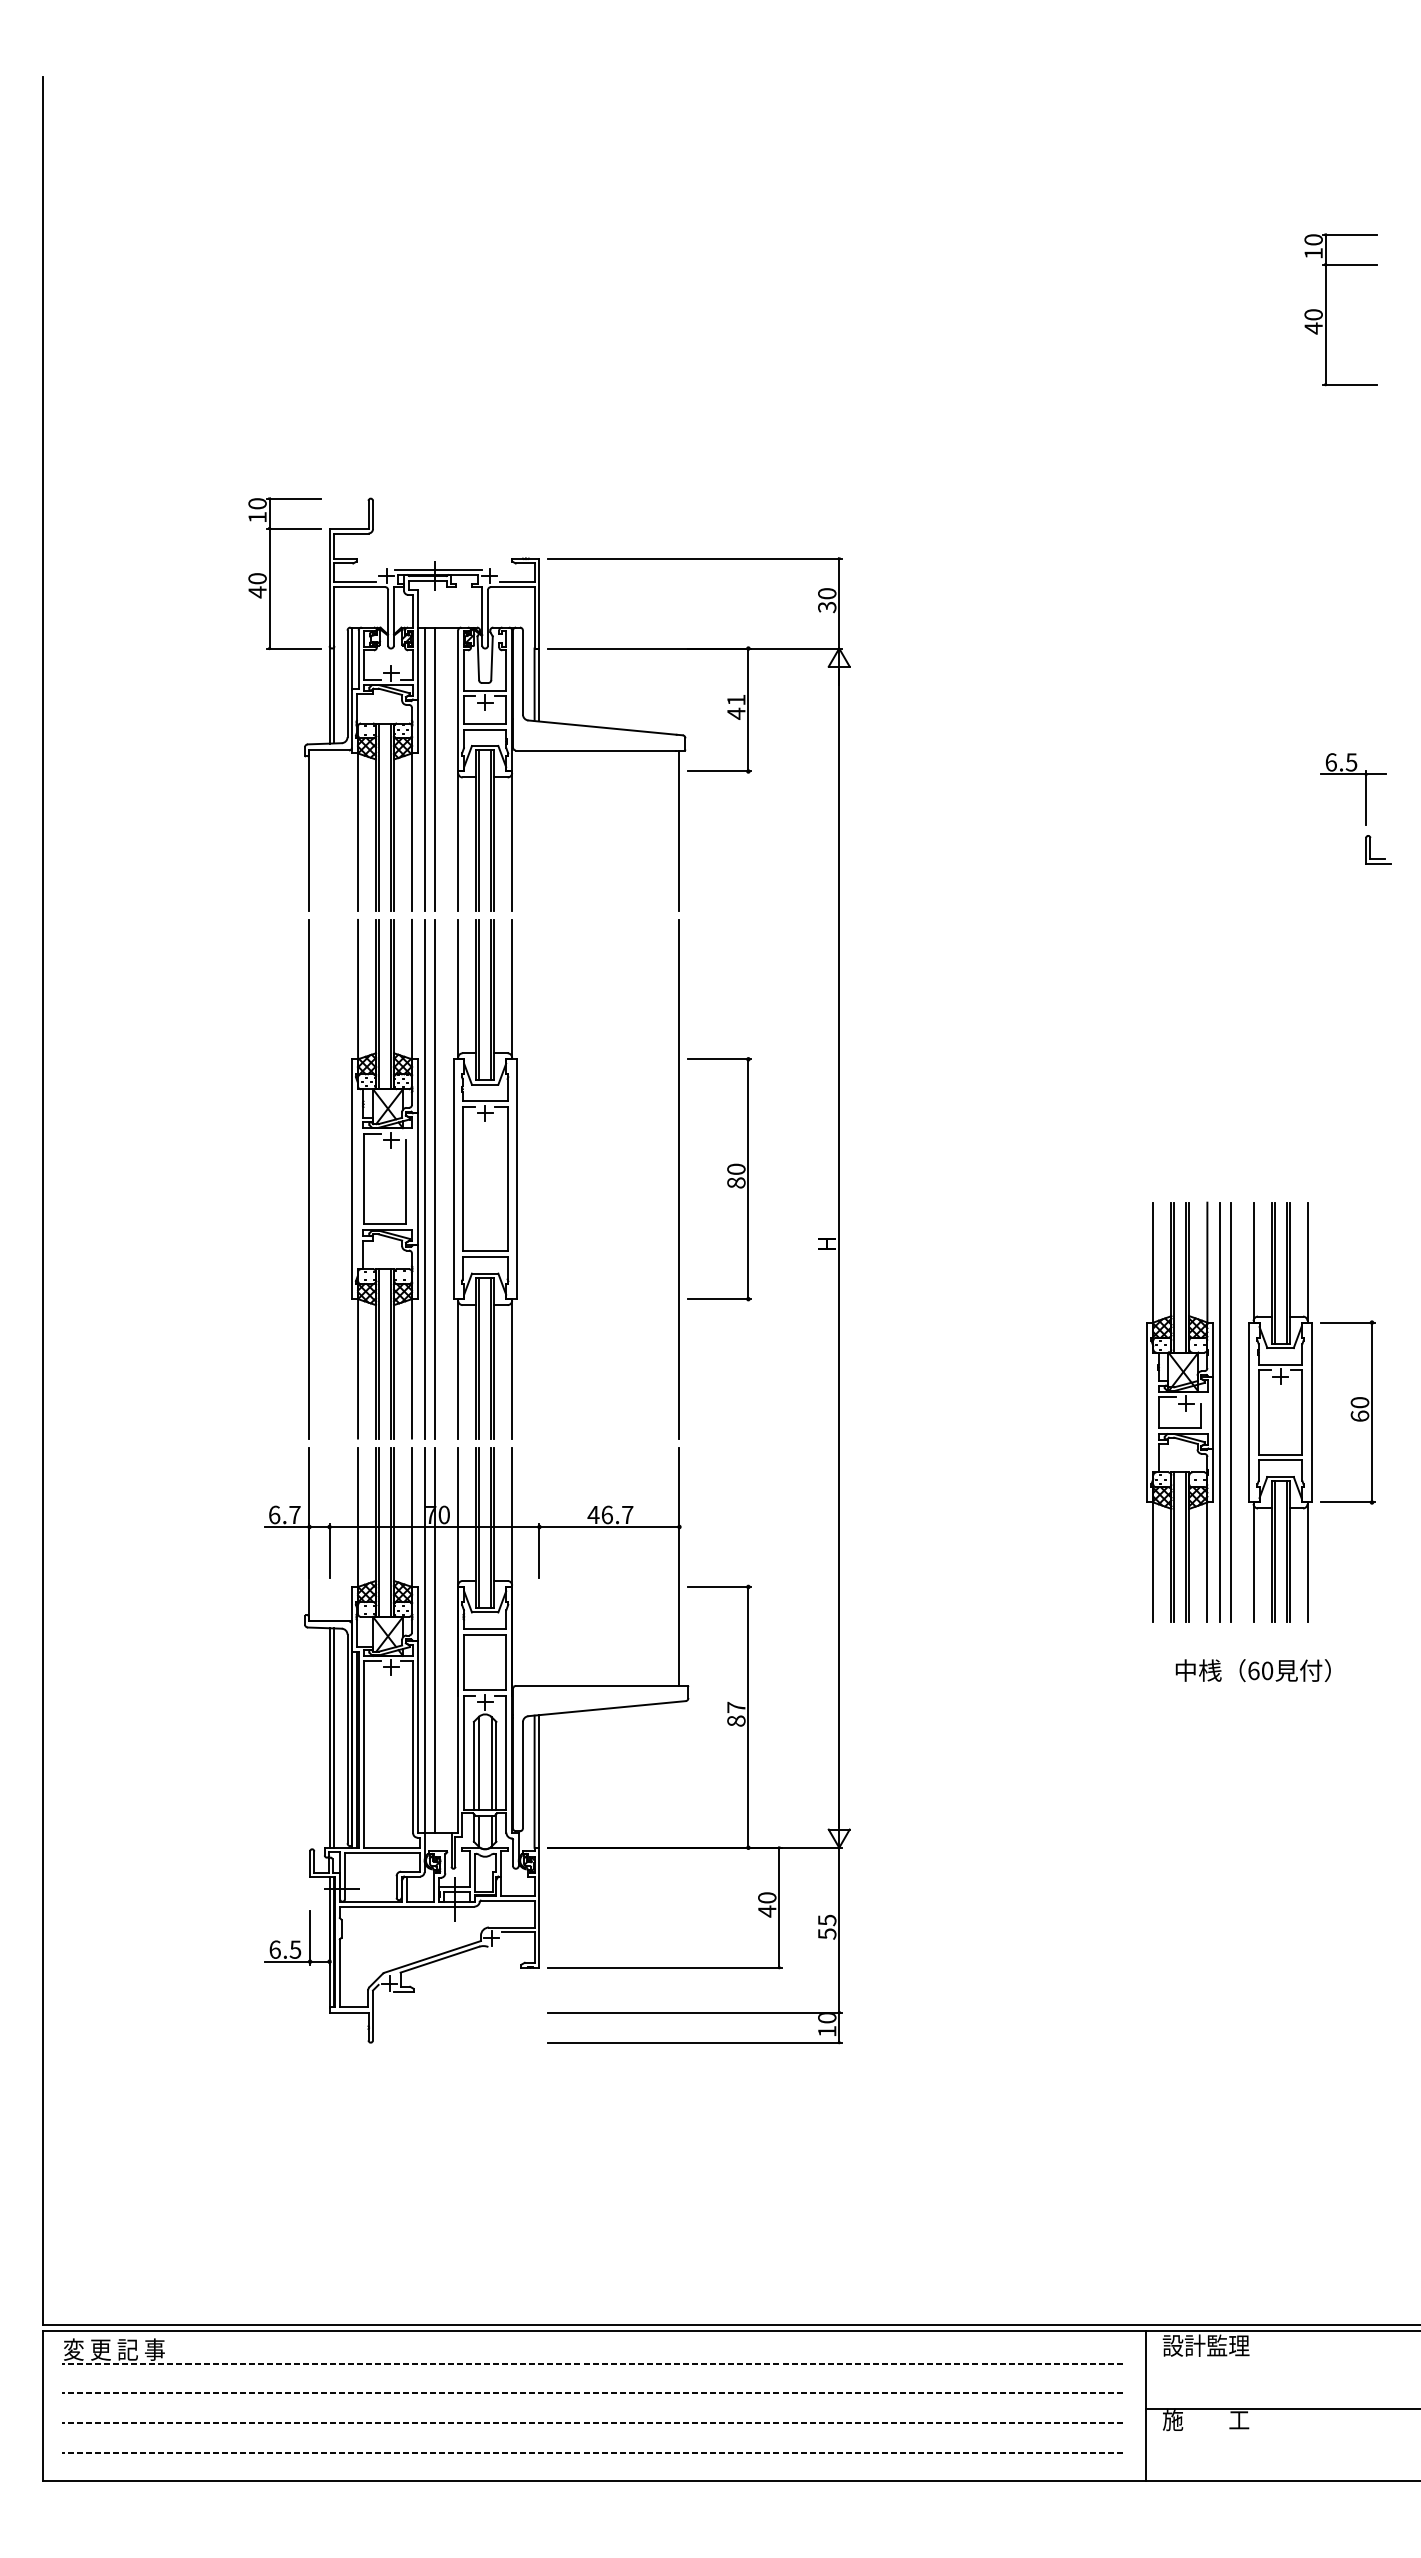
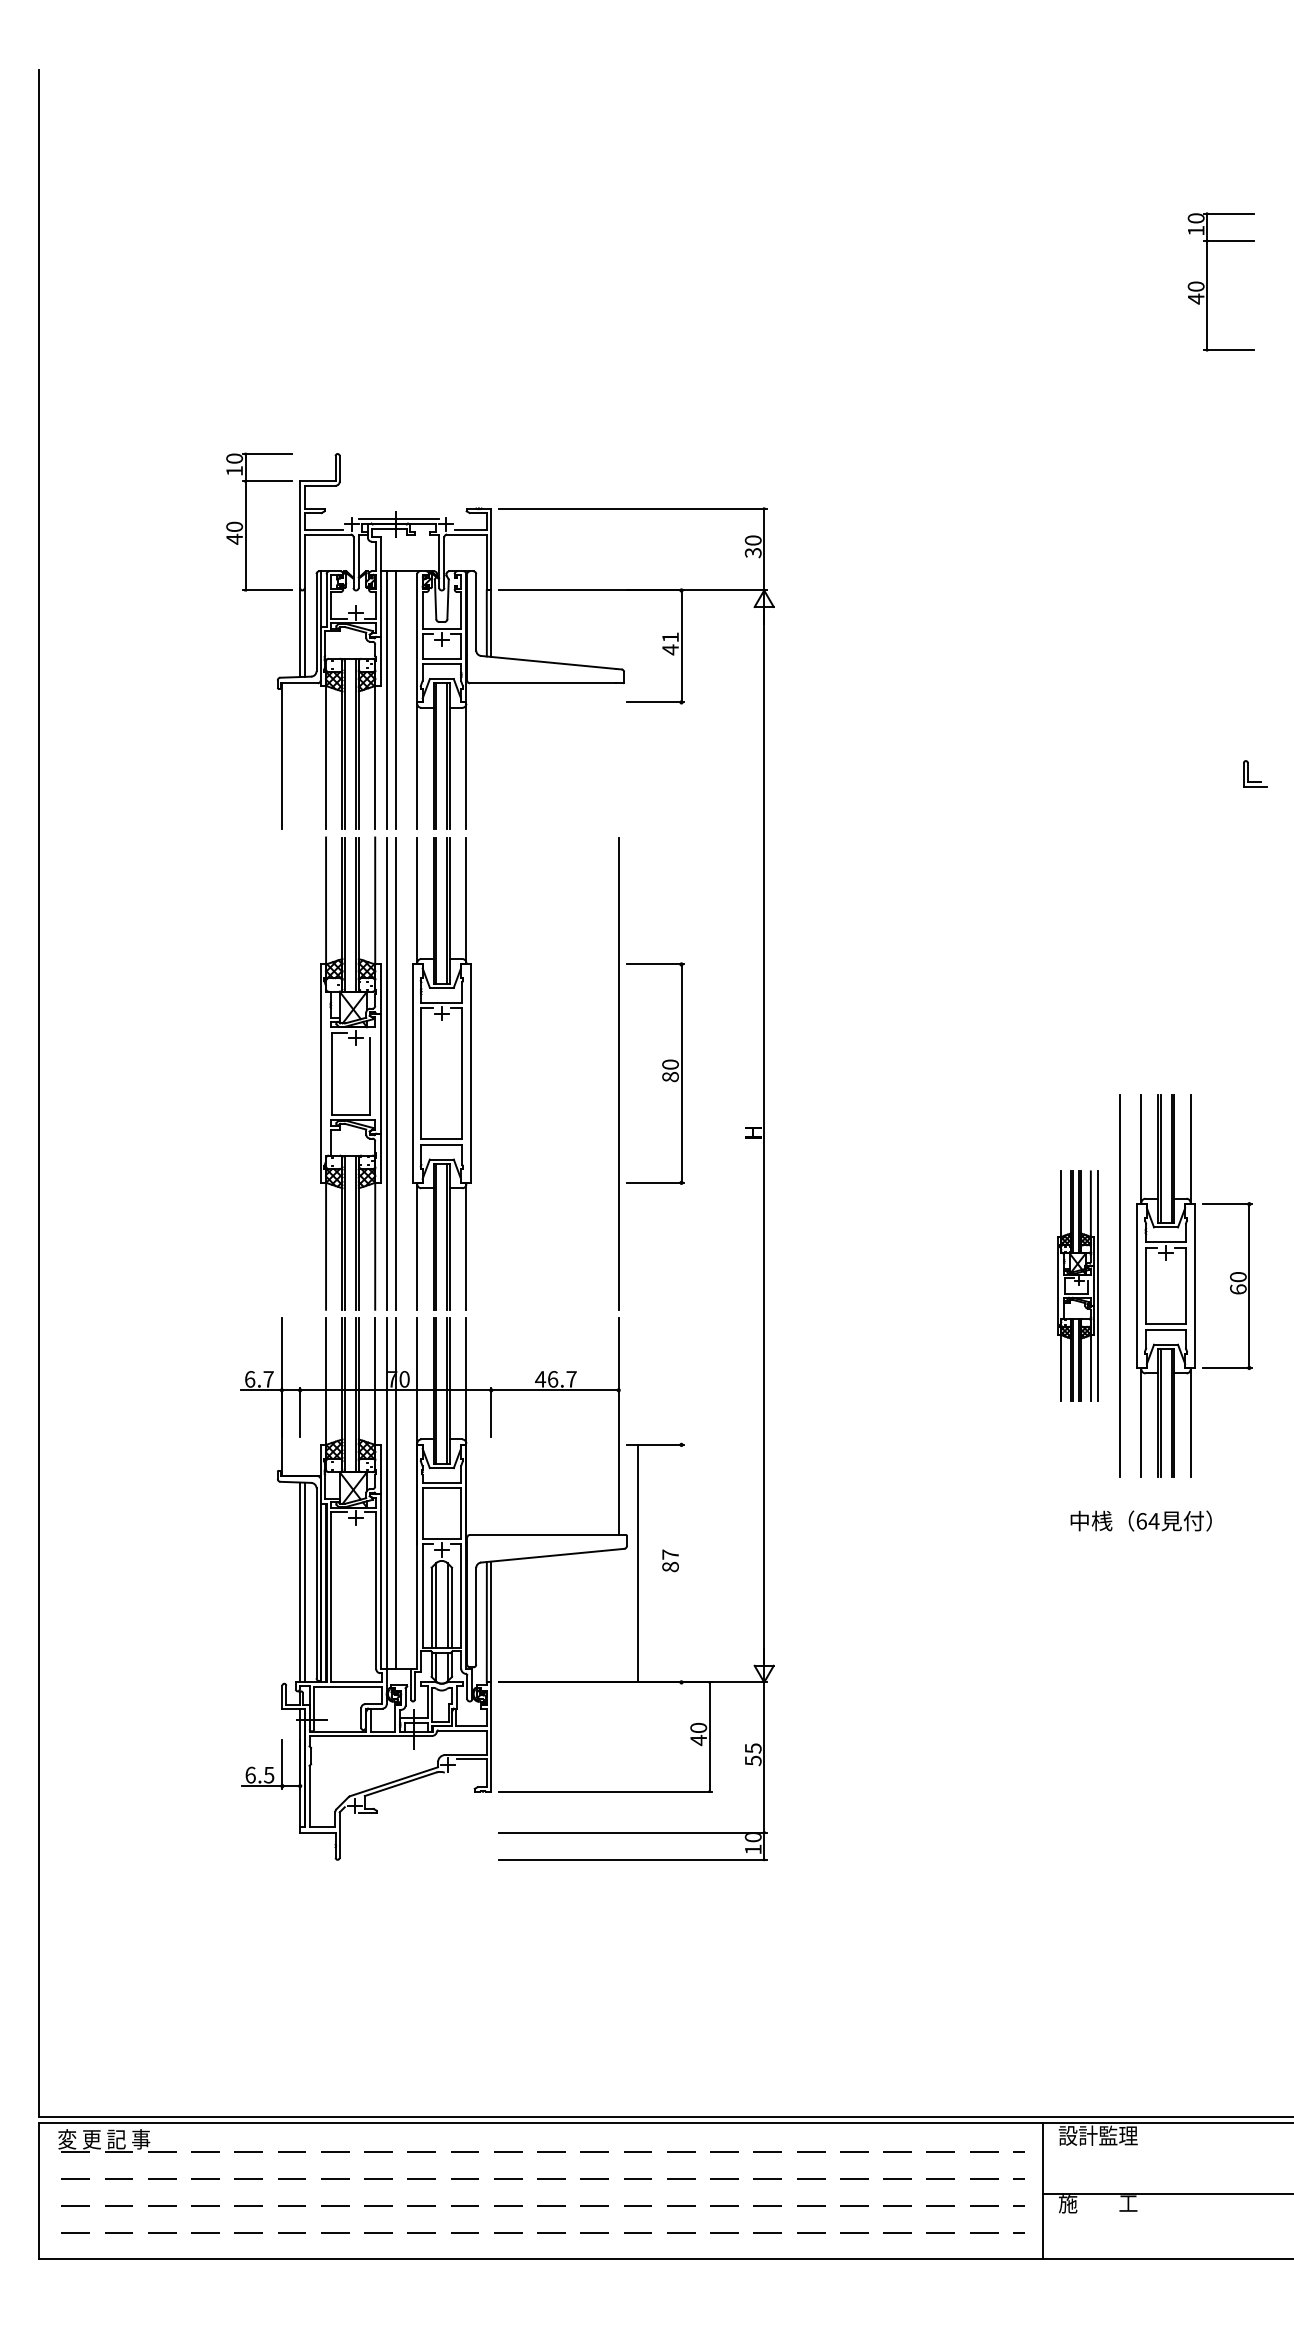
part: (1365, 789) -> (1243, 718), removed
line: (679, 830) -> (618, 756), removed
line: (309, 1179) -> (281, 1073), removed
part: (1183, 1411) -> (1077, 1285), size x0.6
text: (1266, 1671) -> (1153, 1521), 60 -> 64
line: (748, 1717) -> (637, 1563), moved

